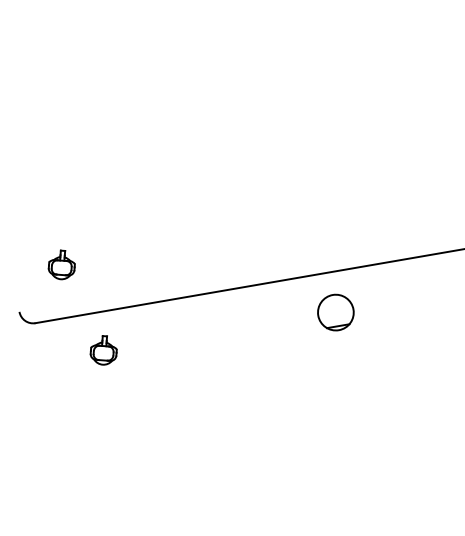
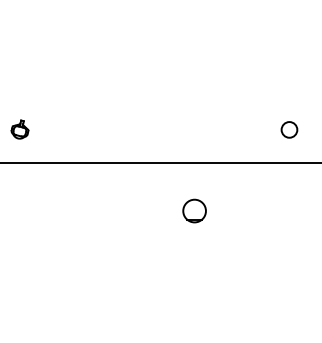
part: (335, 311) -> (194, 210), moved
part: (102, 350) -> (36, 187), removed

